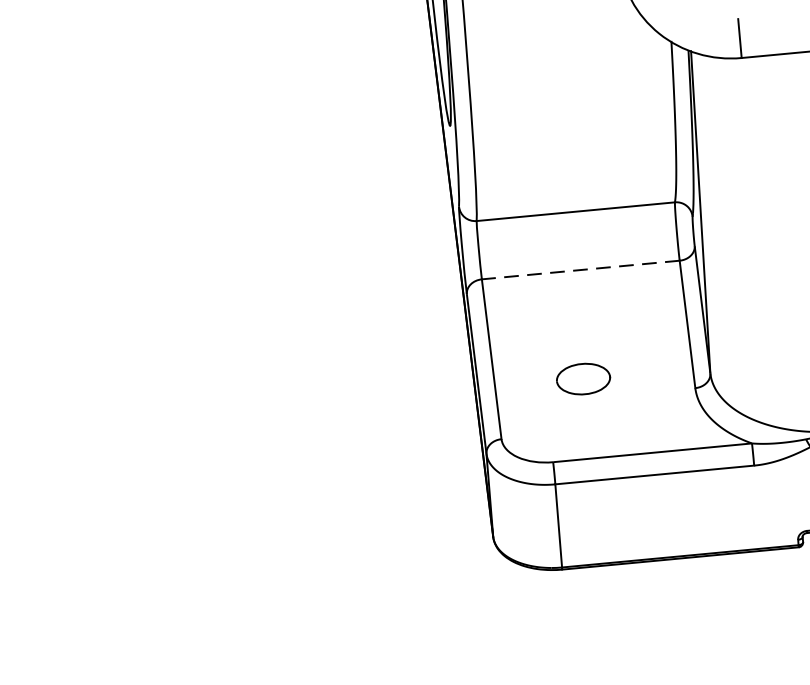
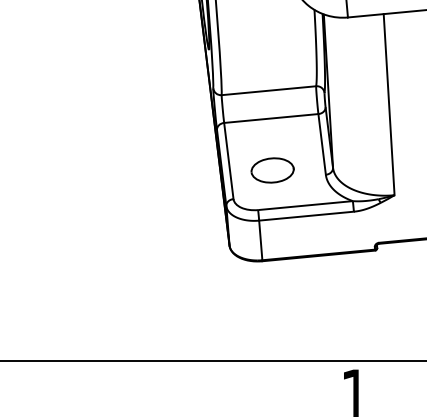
line: (579, 270) -> (270, 118), dashed -> solid
part: (583, 379) -> (272, 170), size x1.67

